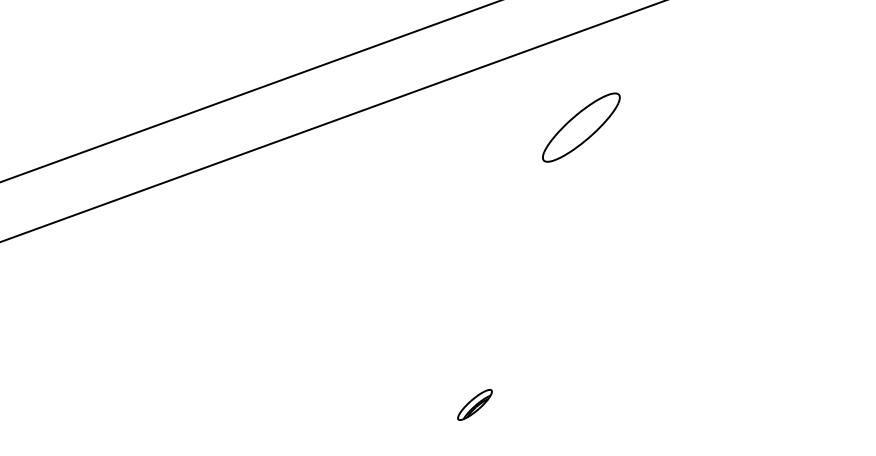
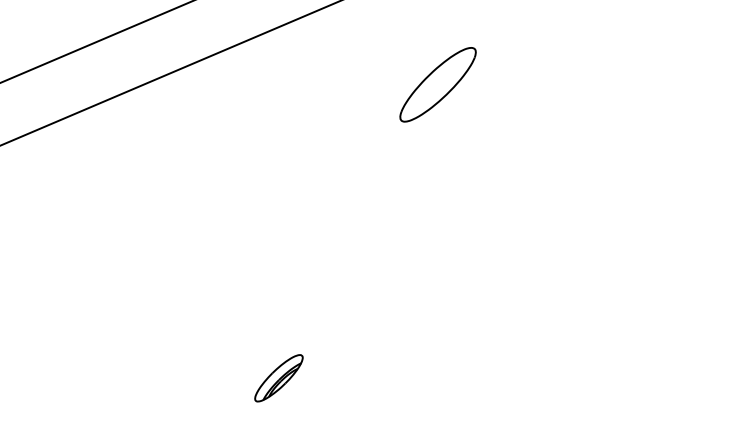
part: (581, 127) -> (438, 84), moved
part: (474, 404) -> (278, 377), size x1.43

